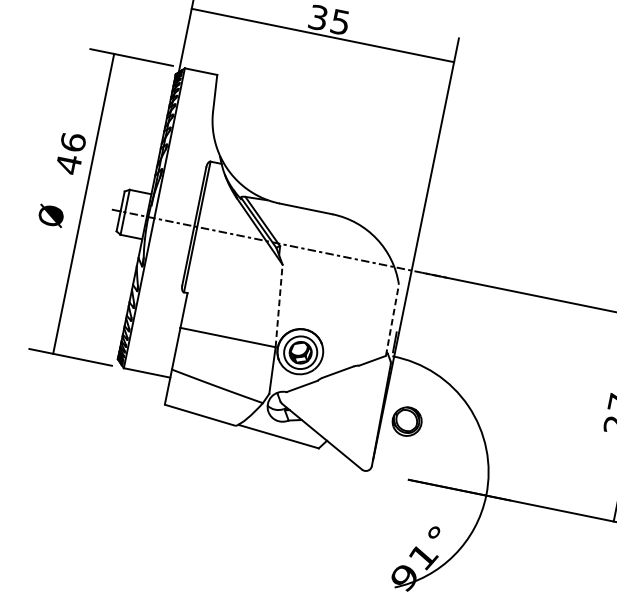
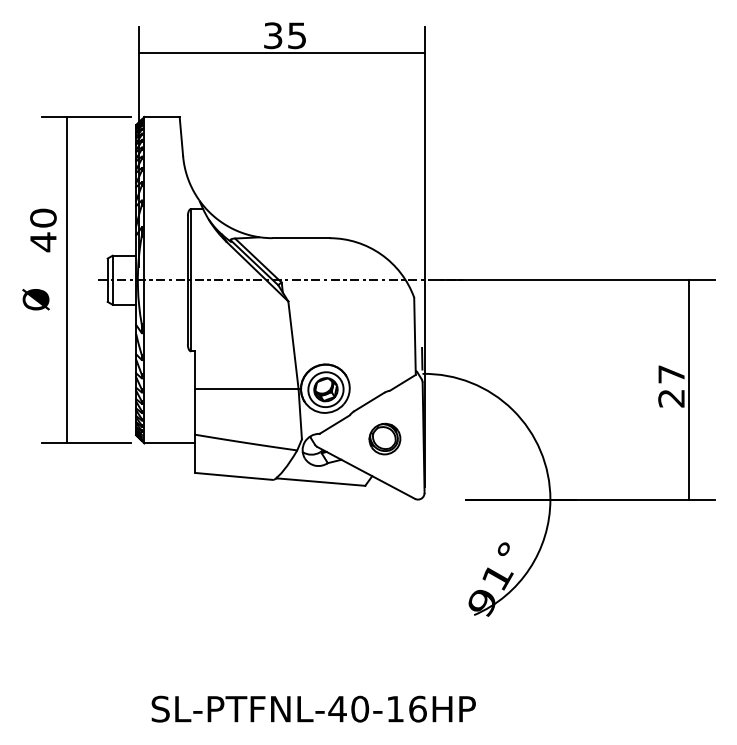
text: (73, 141) -> (43, 217), 46 -> 40
line: (279, 305) -> (293, 344), dashed -> solid
line: (391, 320) -> (414, 336), dashed -> solid
part: (406, 421) -> (384, 438), moved

